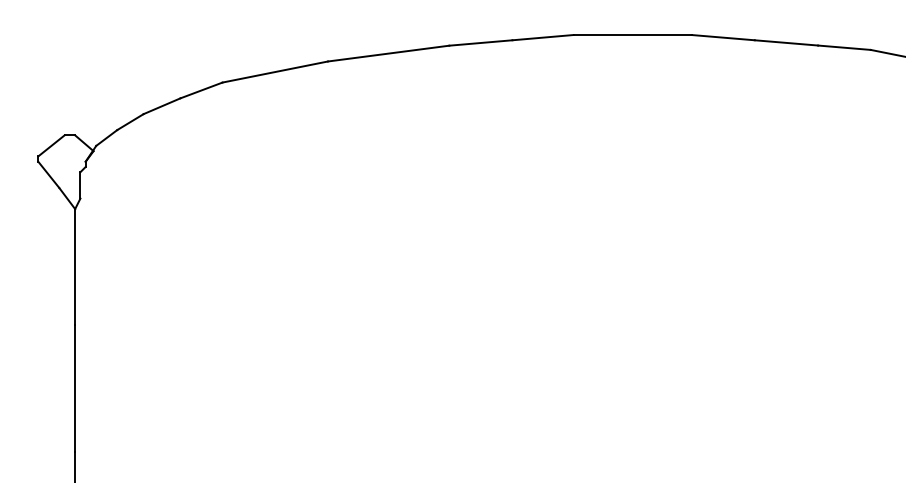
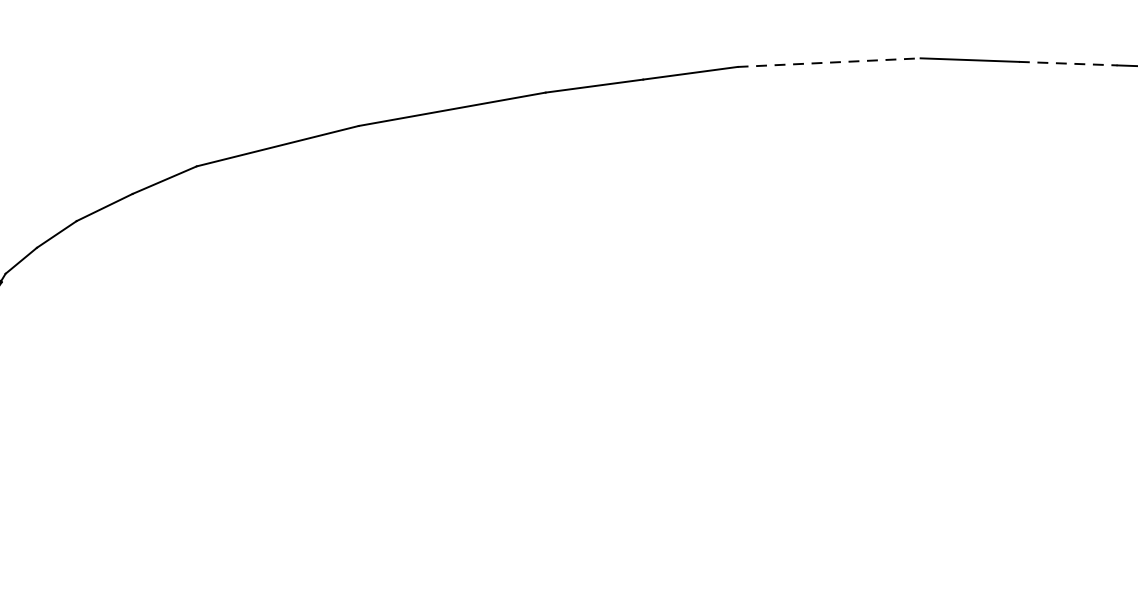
line: (633, 35) -> (830, 63), solid -> dashed
line: (786, 42) -> (1068, 62), solid -> dashed

